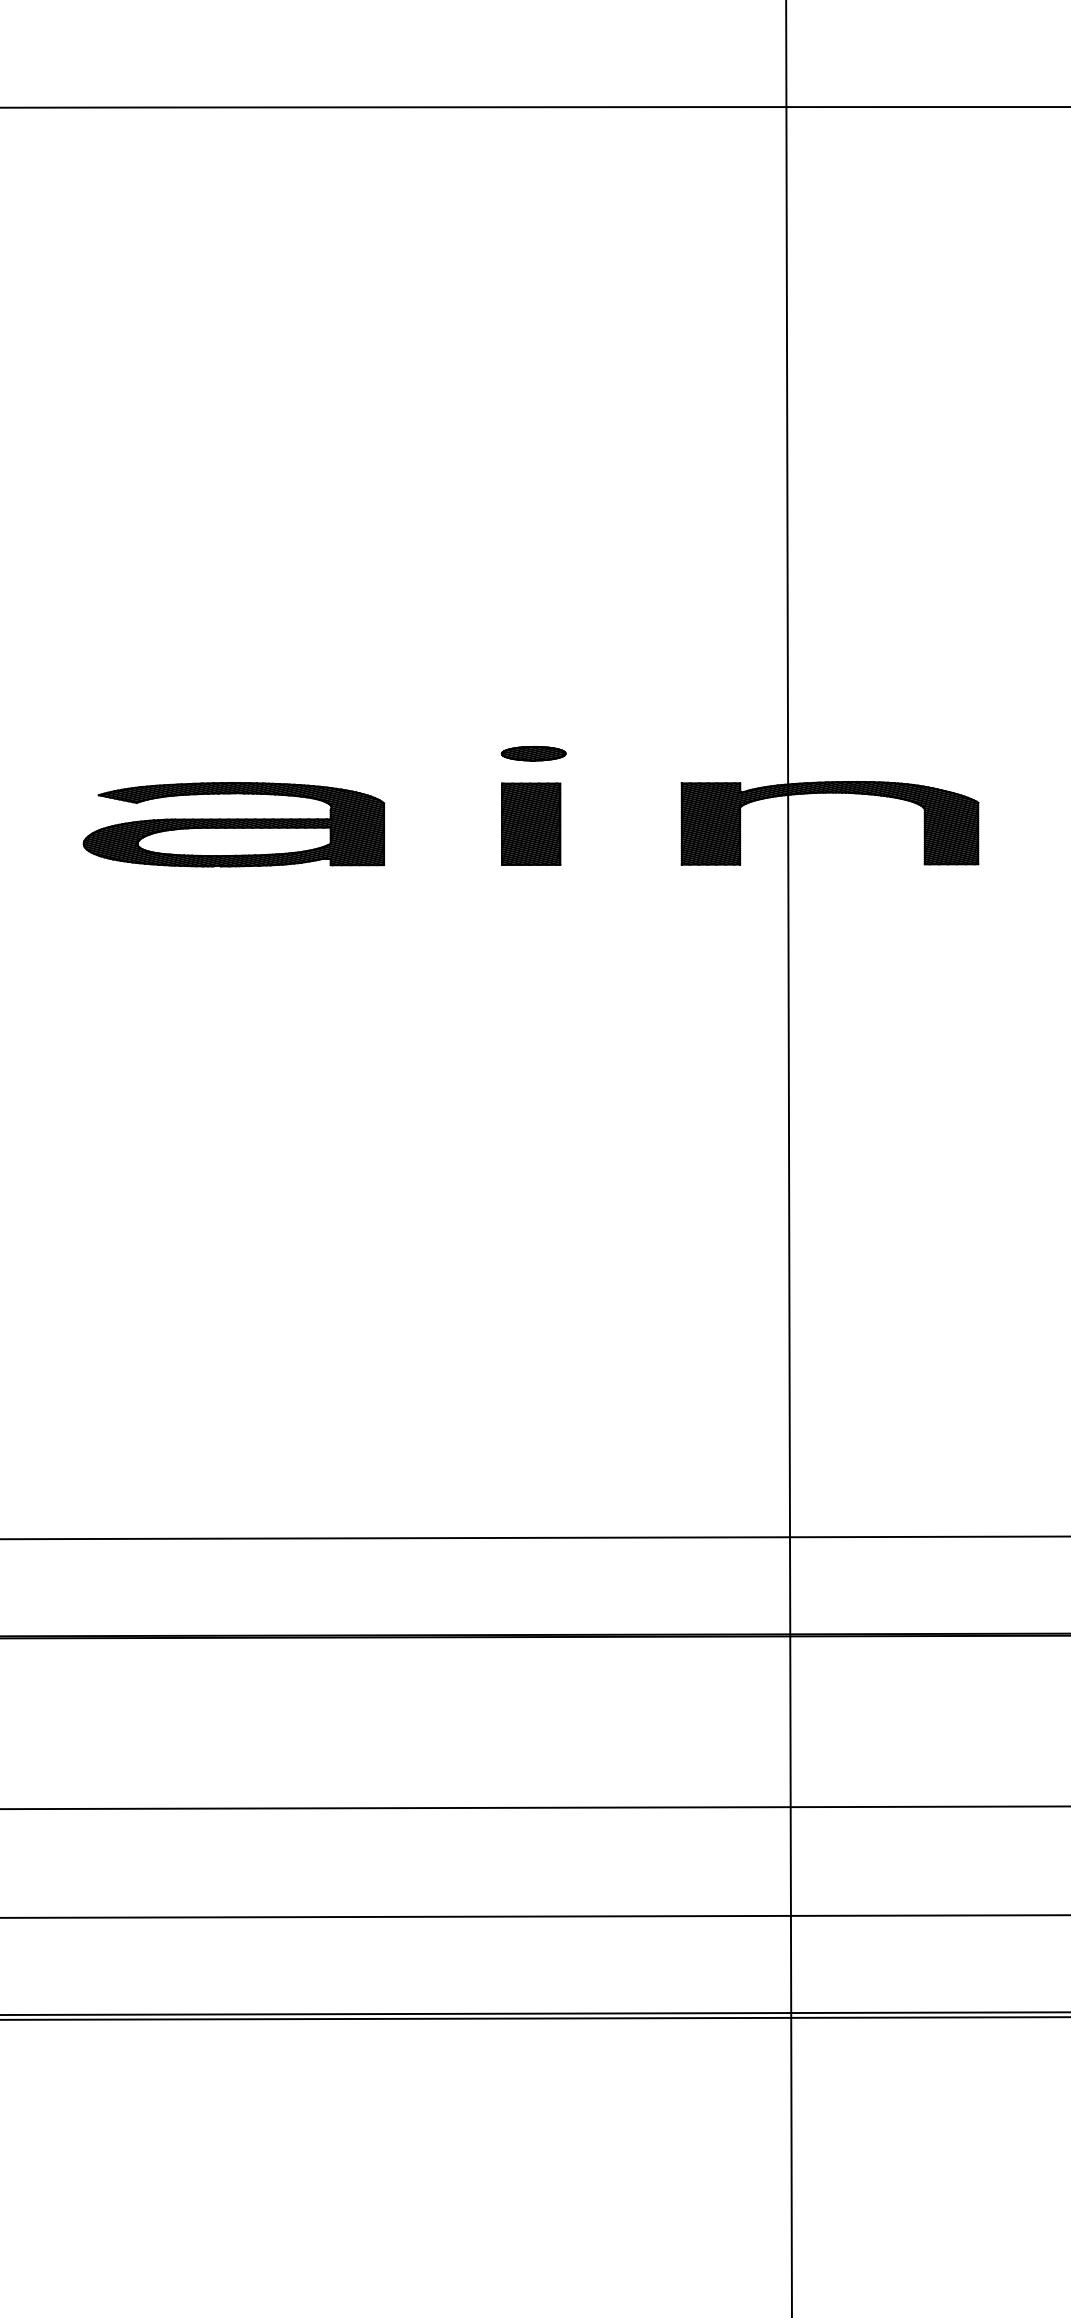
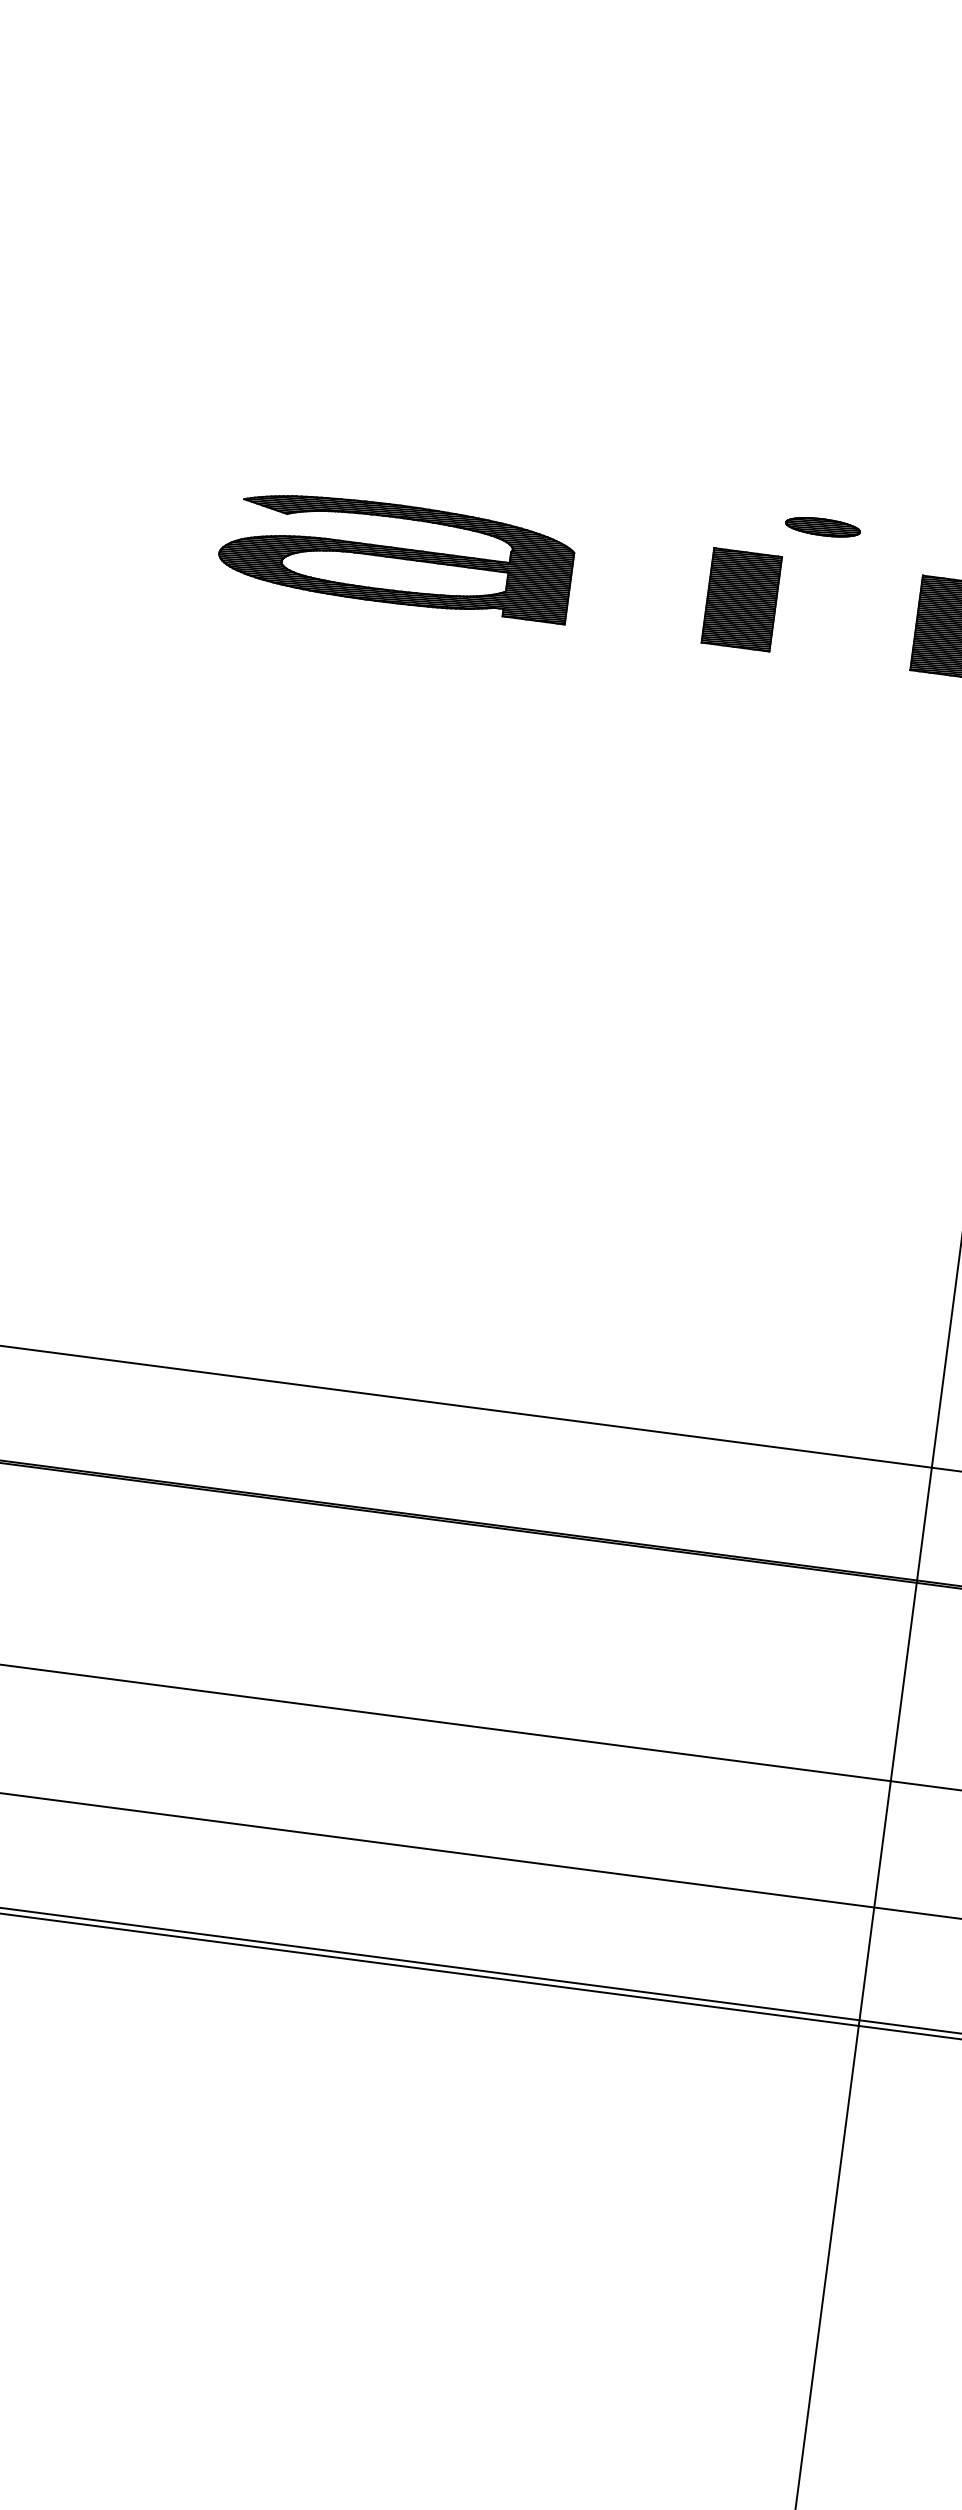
part: (533, 753) -> (822, 527), moved

